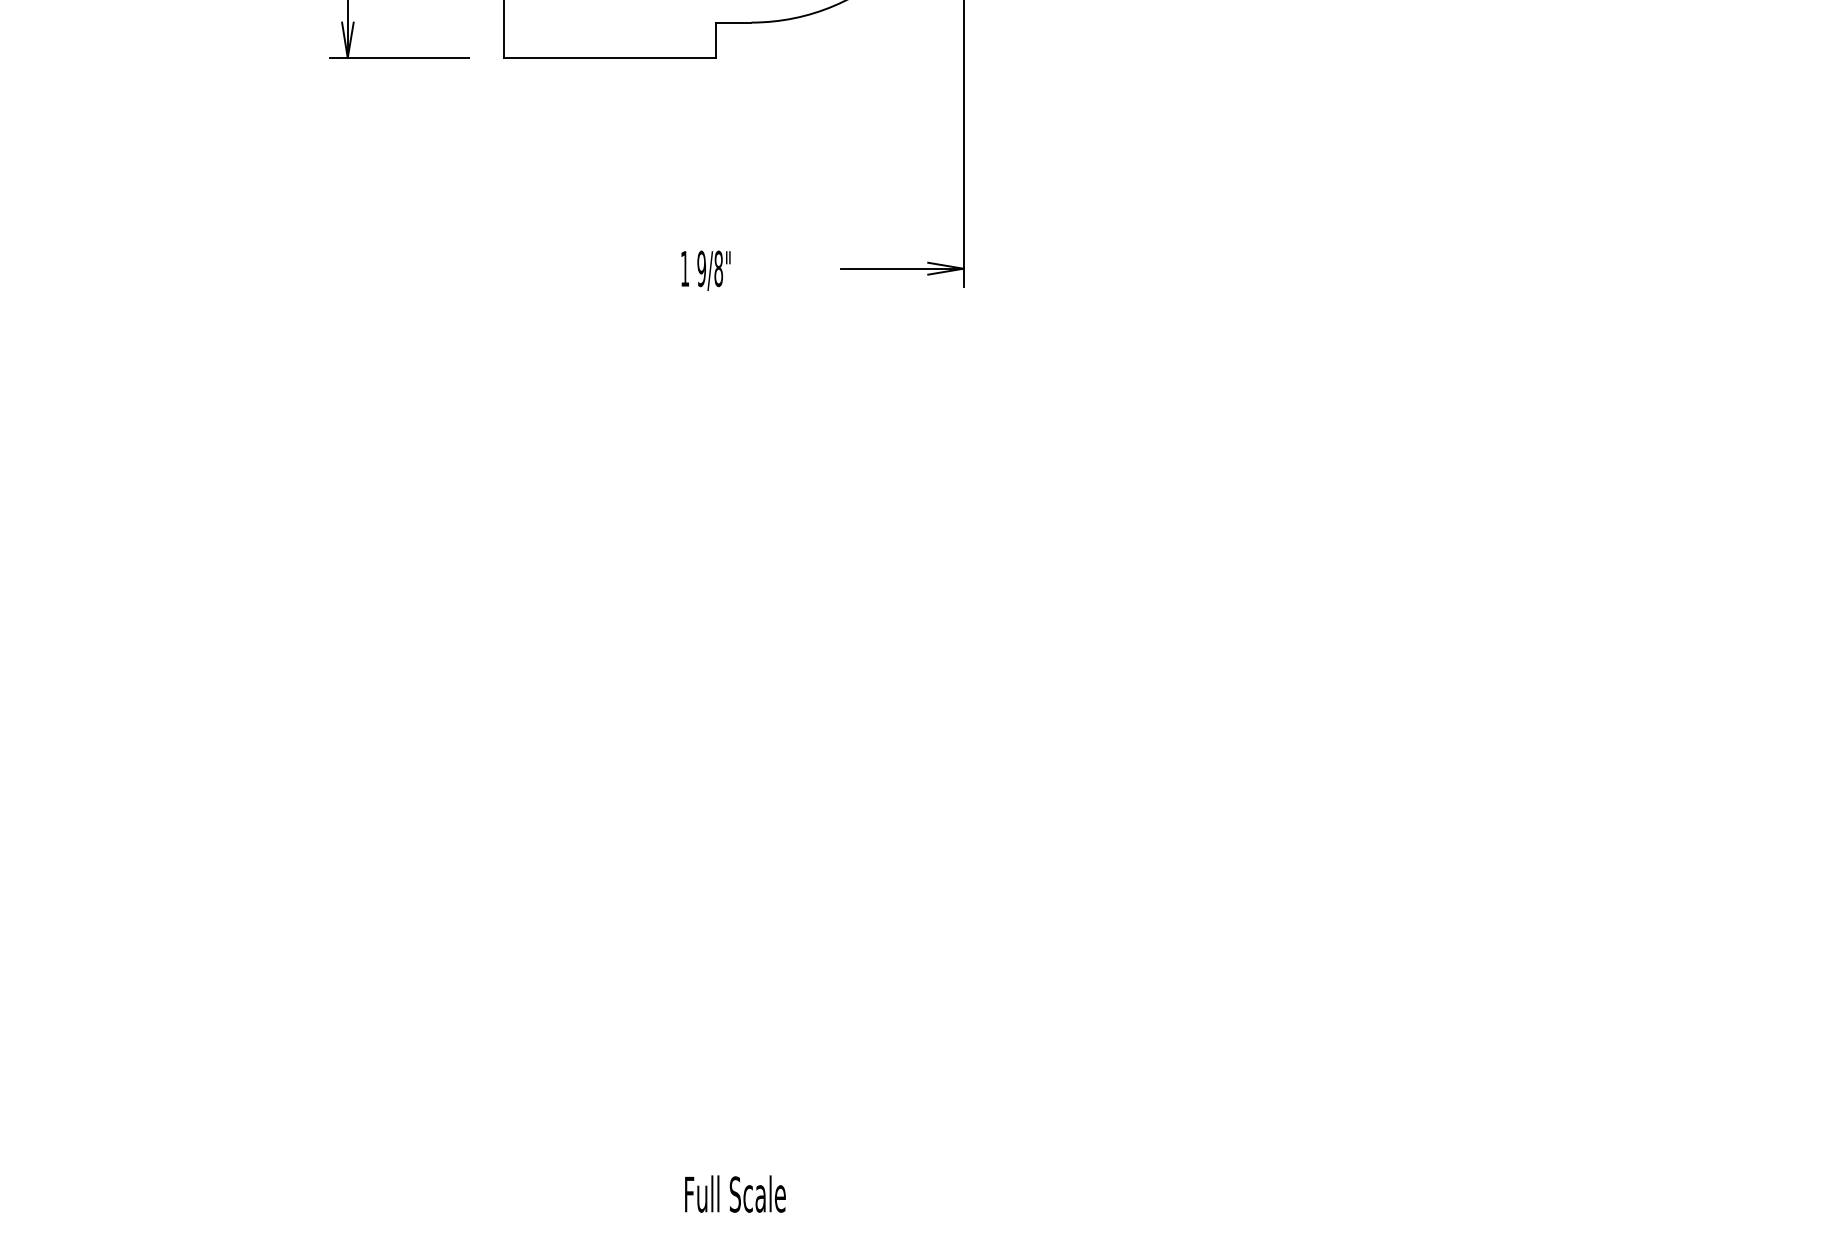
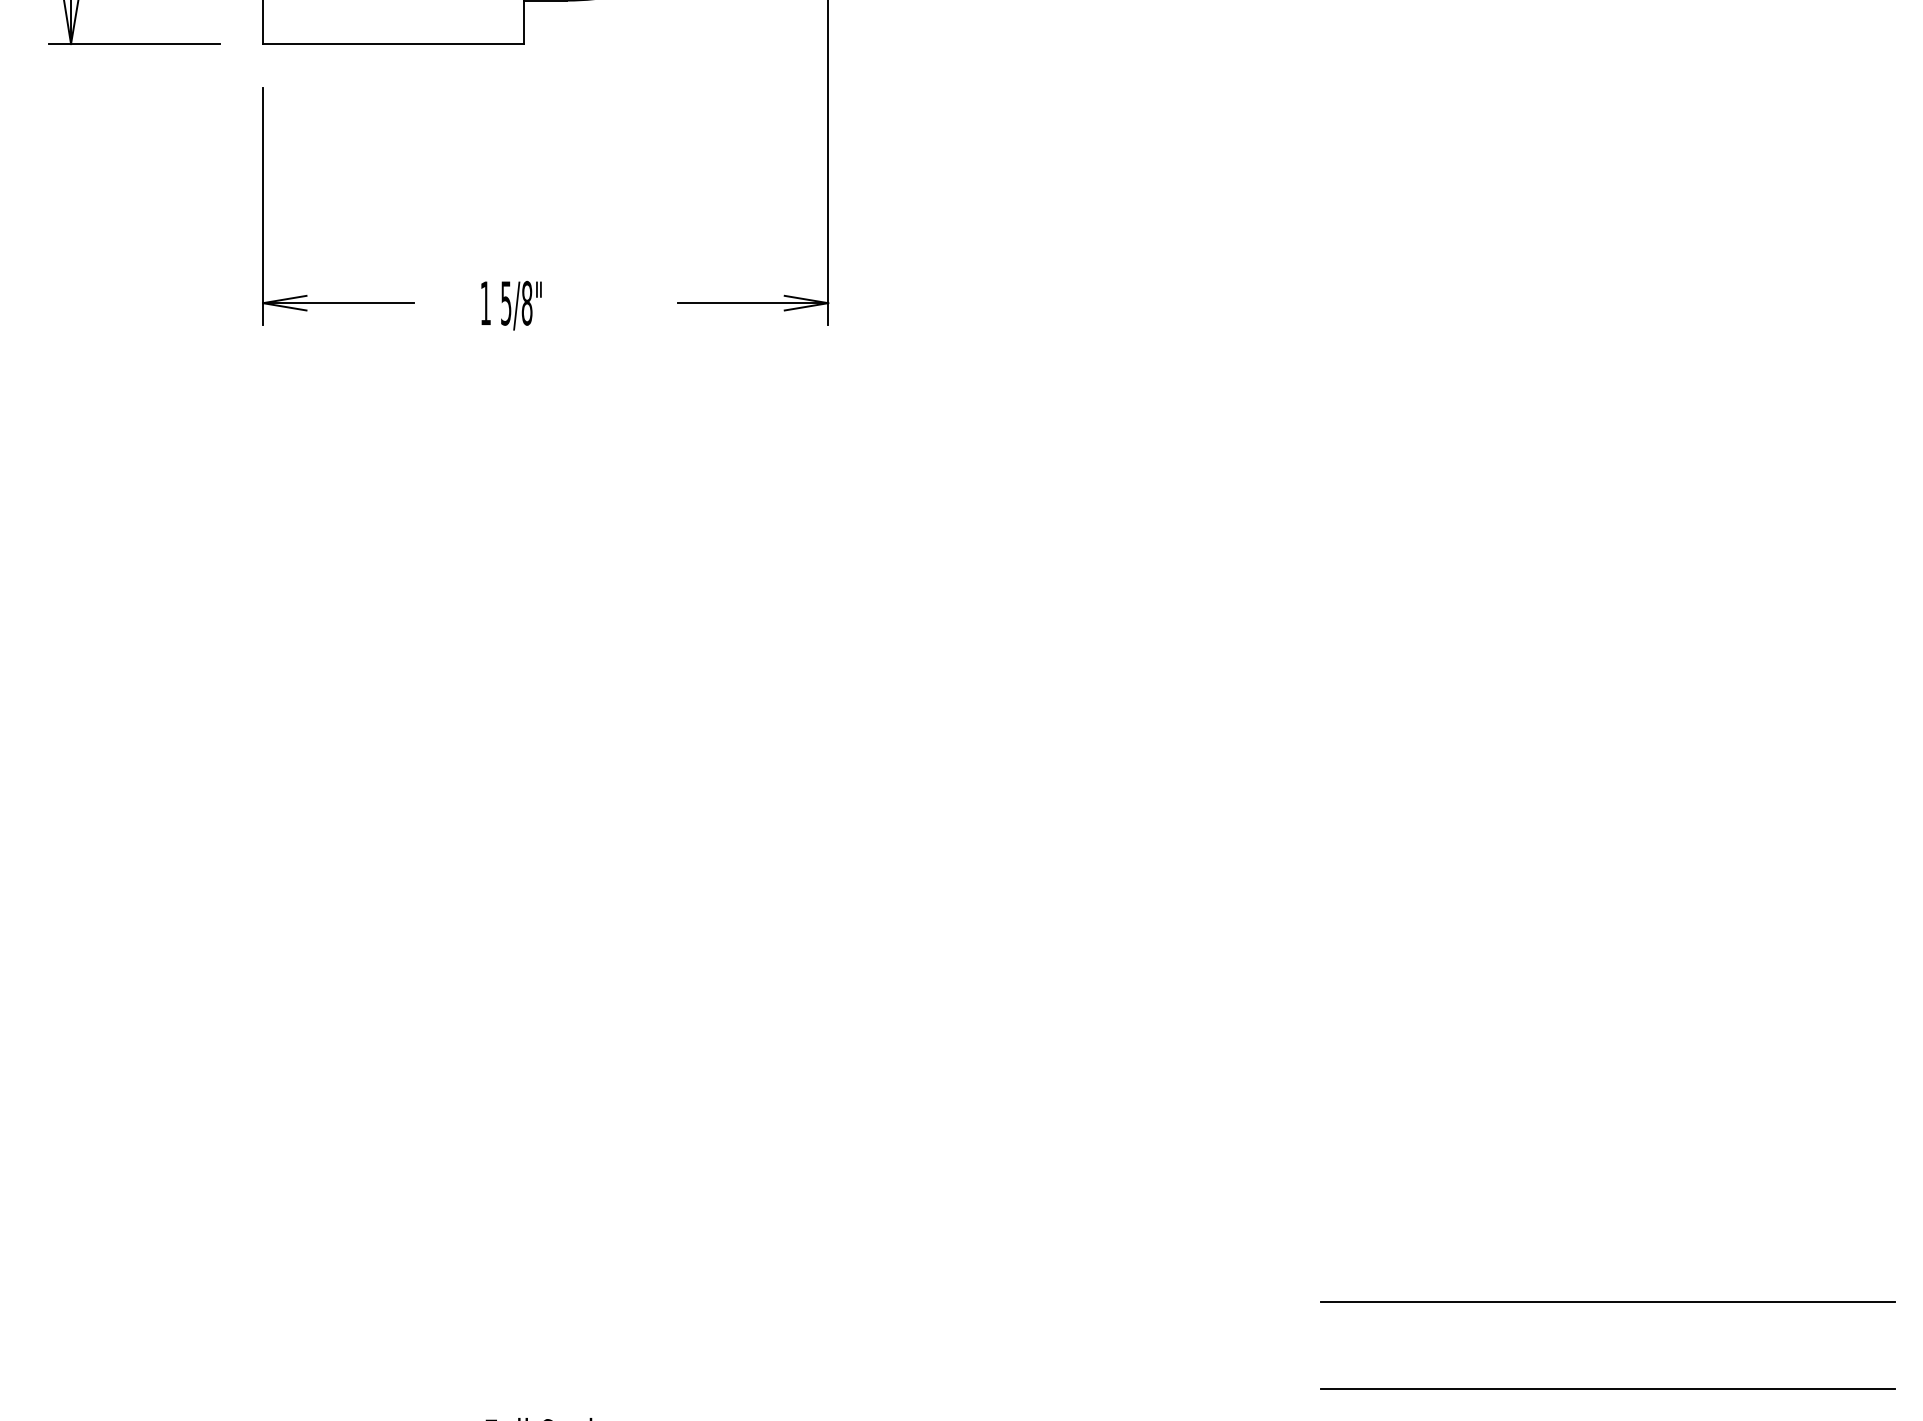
part: (504, 189) -> (263, 205), added
text: (701, 268) -> (505, 302), 9/8" -> 5/8"
line: (1597, 1080) -> (1607, 1301), added
line: (1597, 1151) -> (1607, 1388), added

